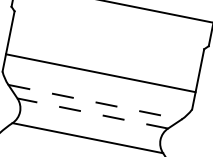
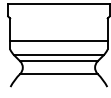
line: (94, 102) -> (58, 55), dashed -> solid
line: (91, 113) -> (58, 61), dashed -> solid

